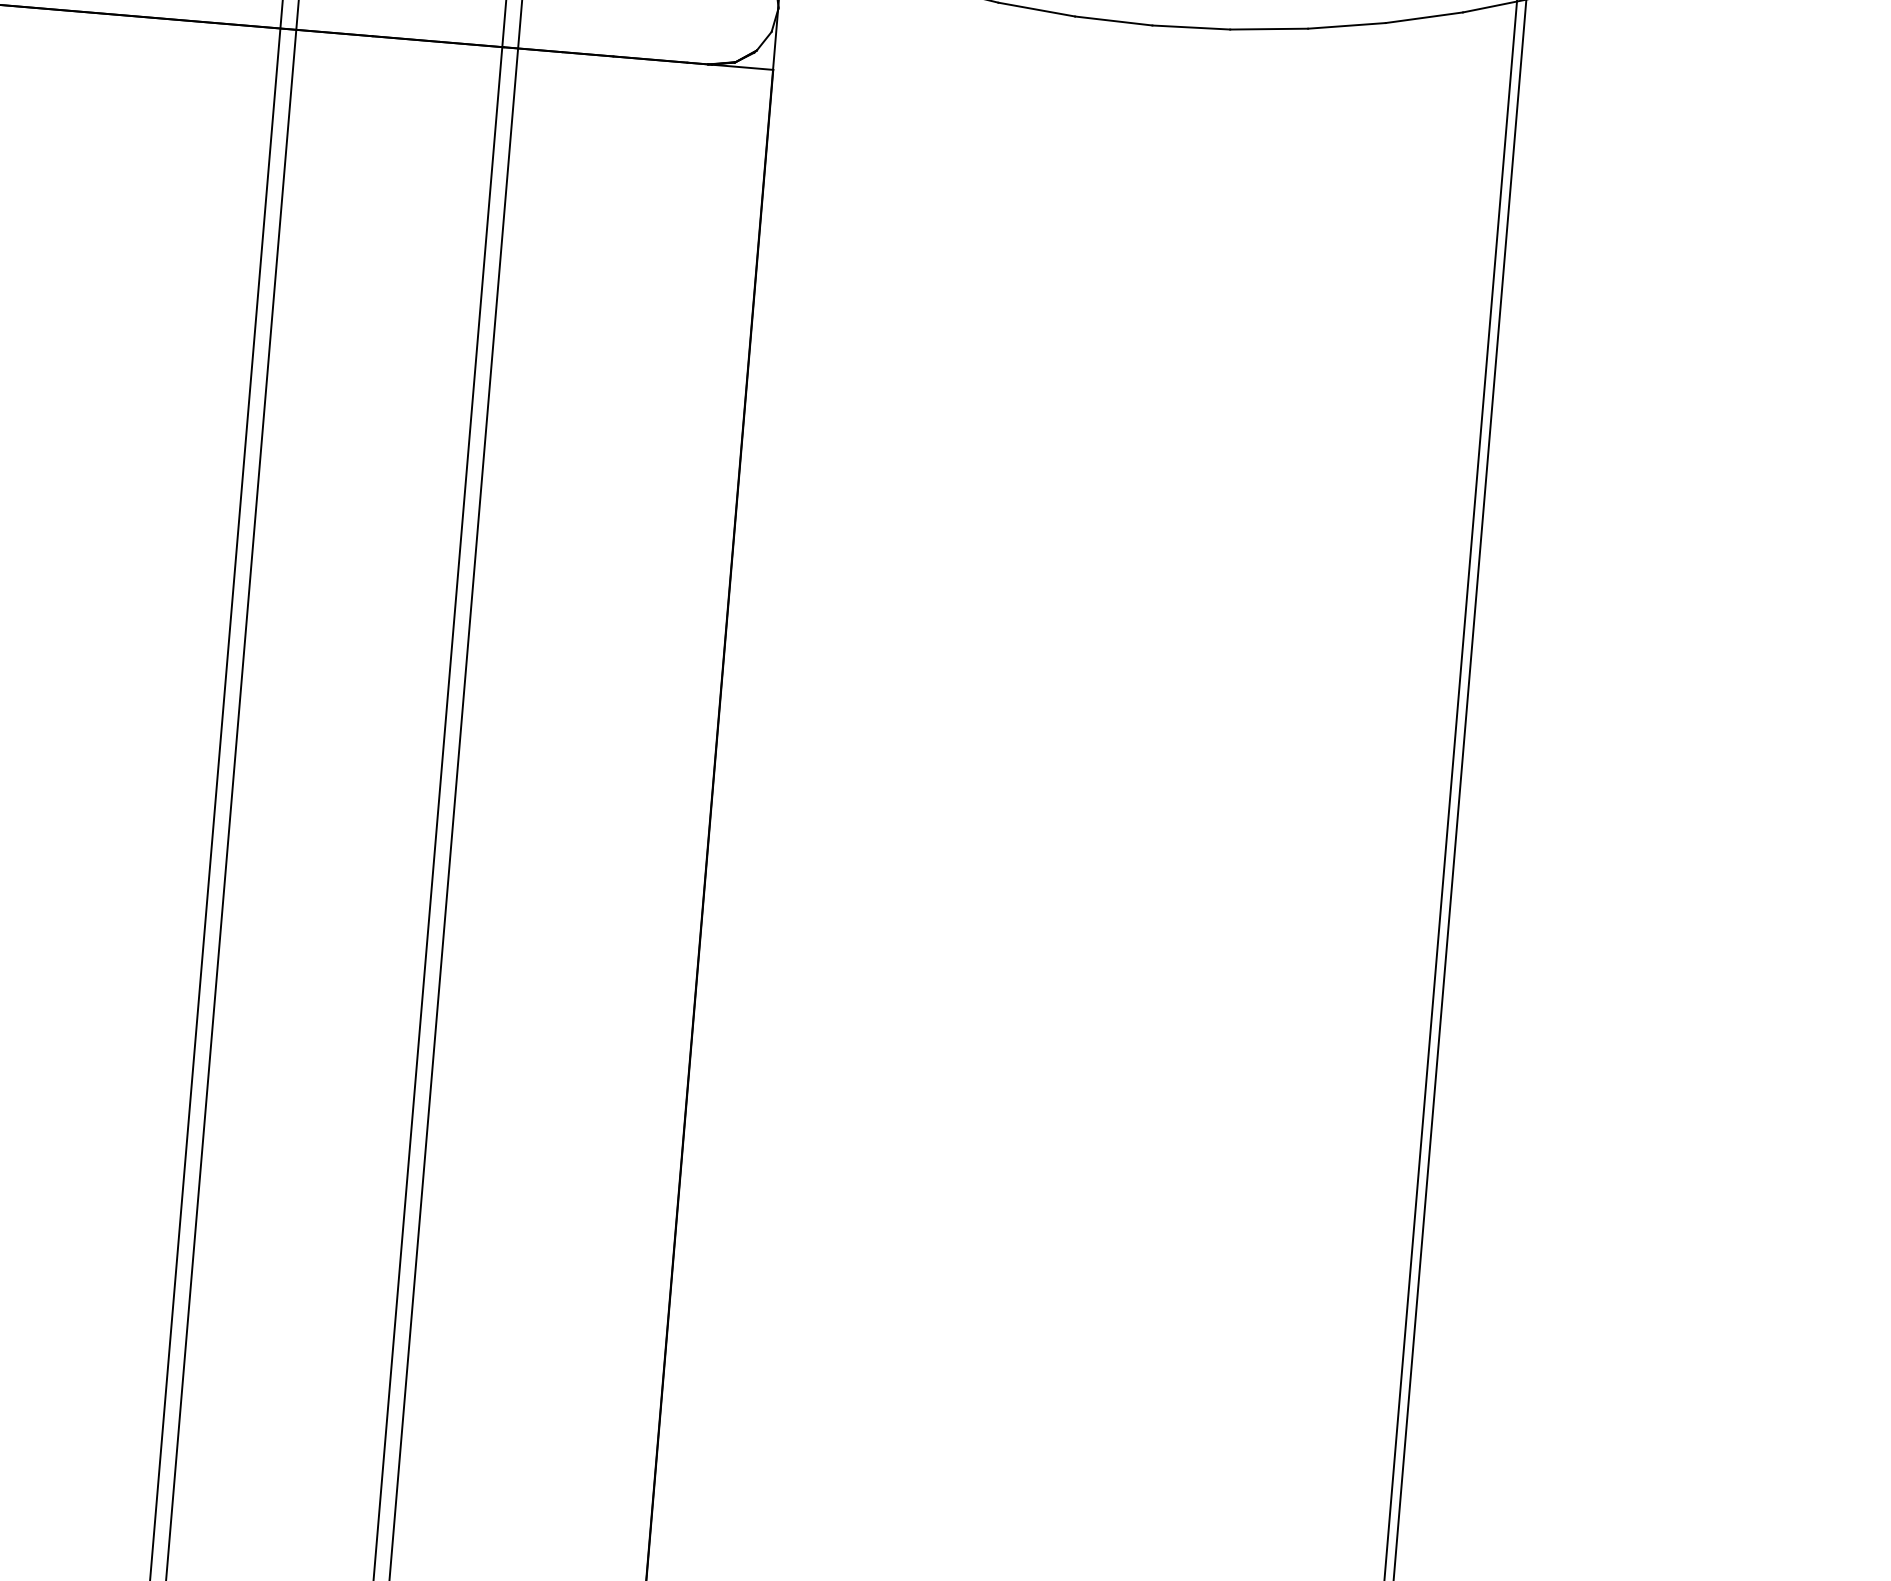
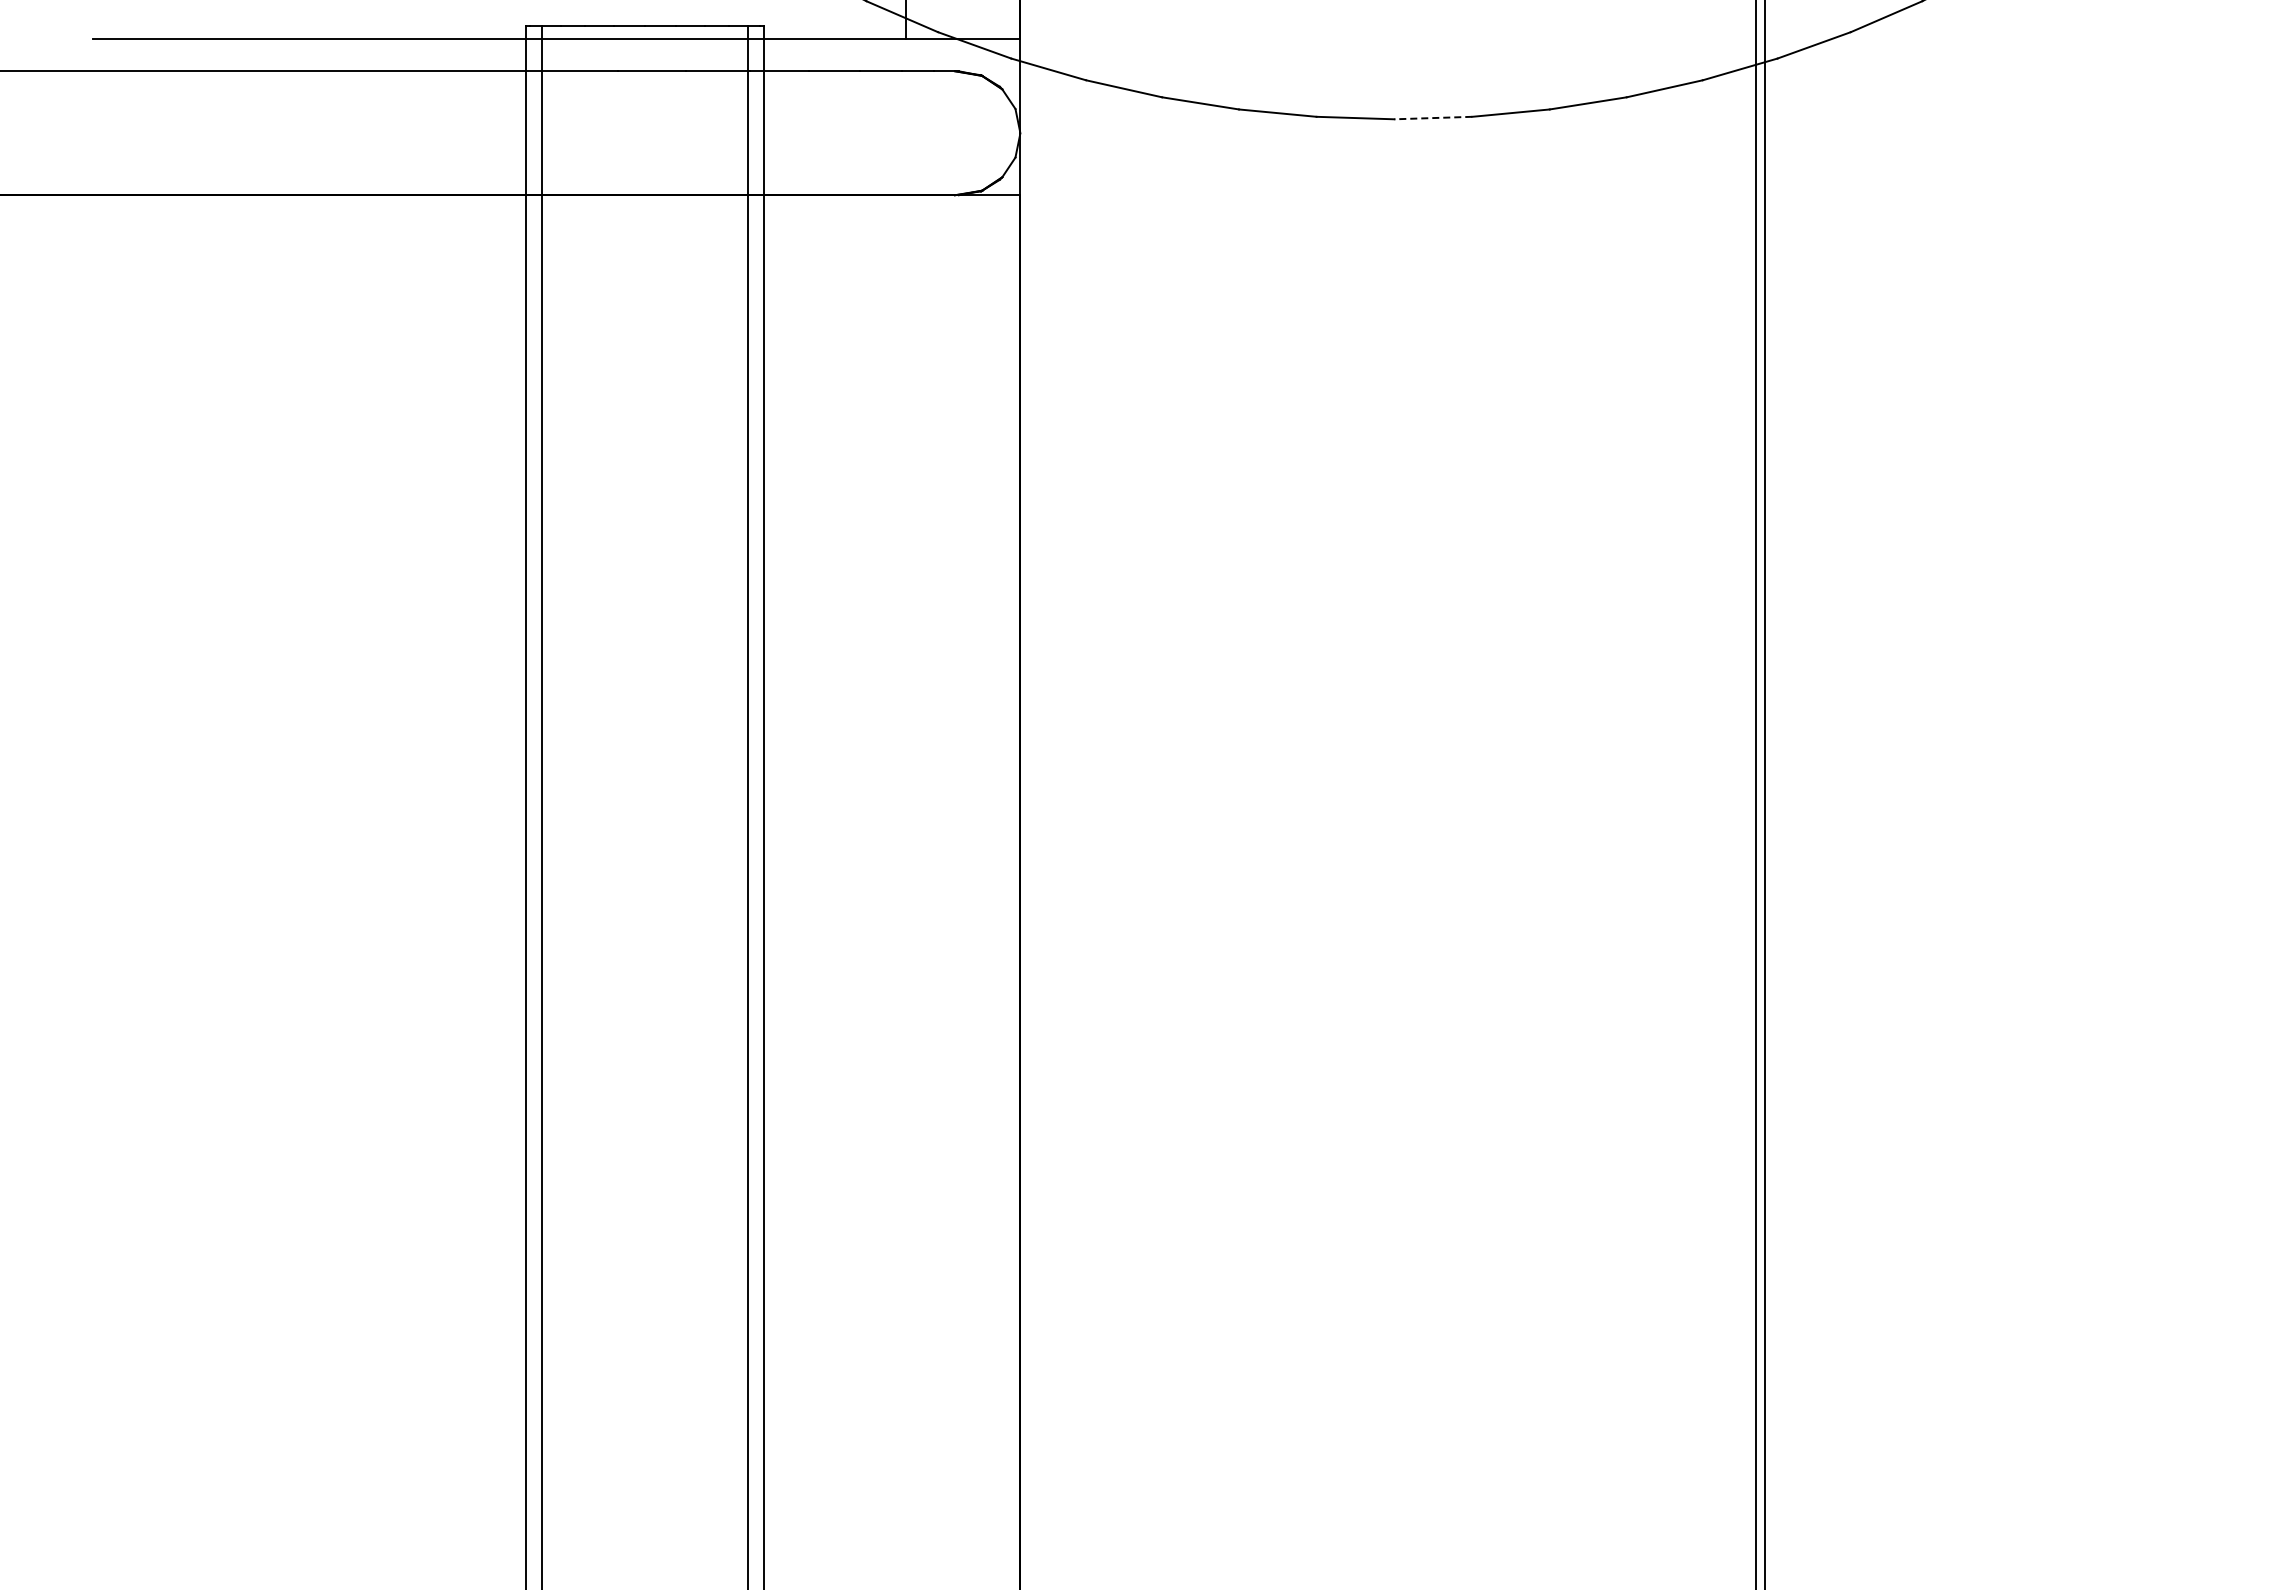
line: (1191, 27) -> (1433, 118), solid -> dashed

